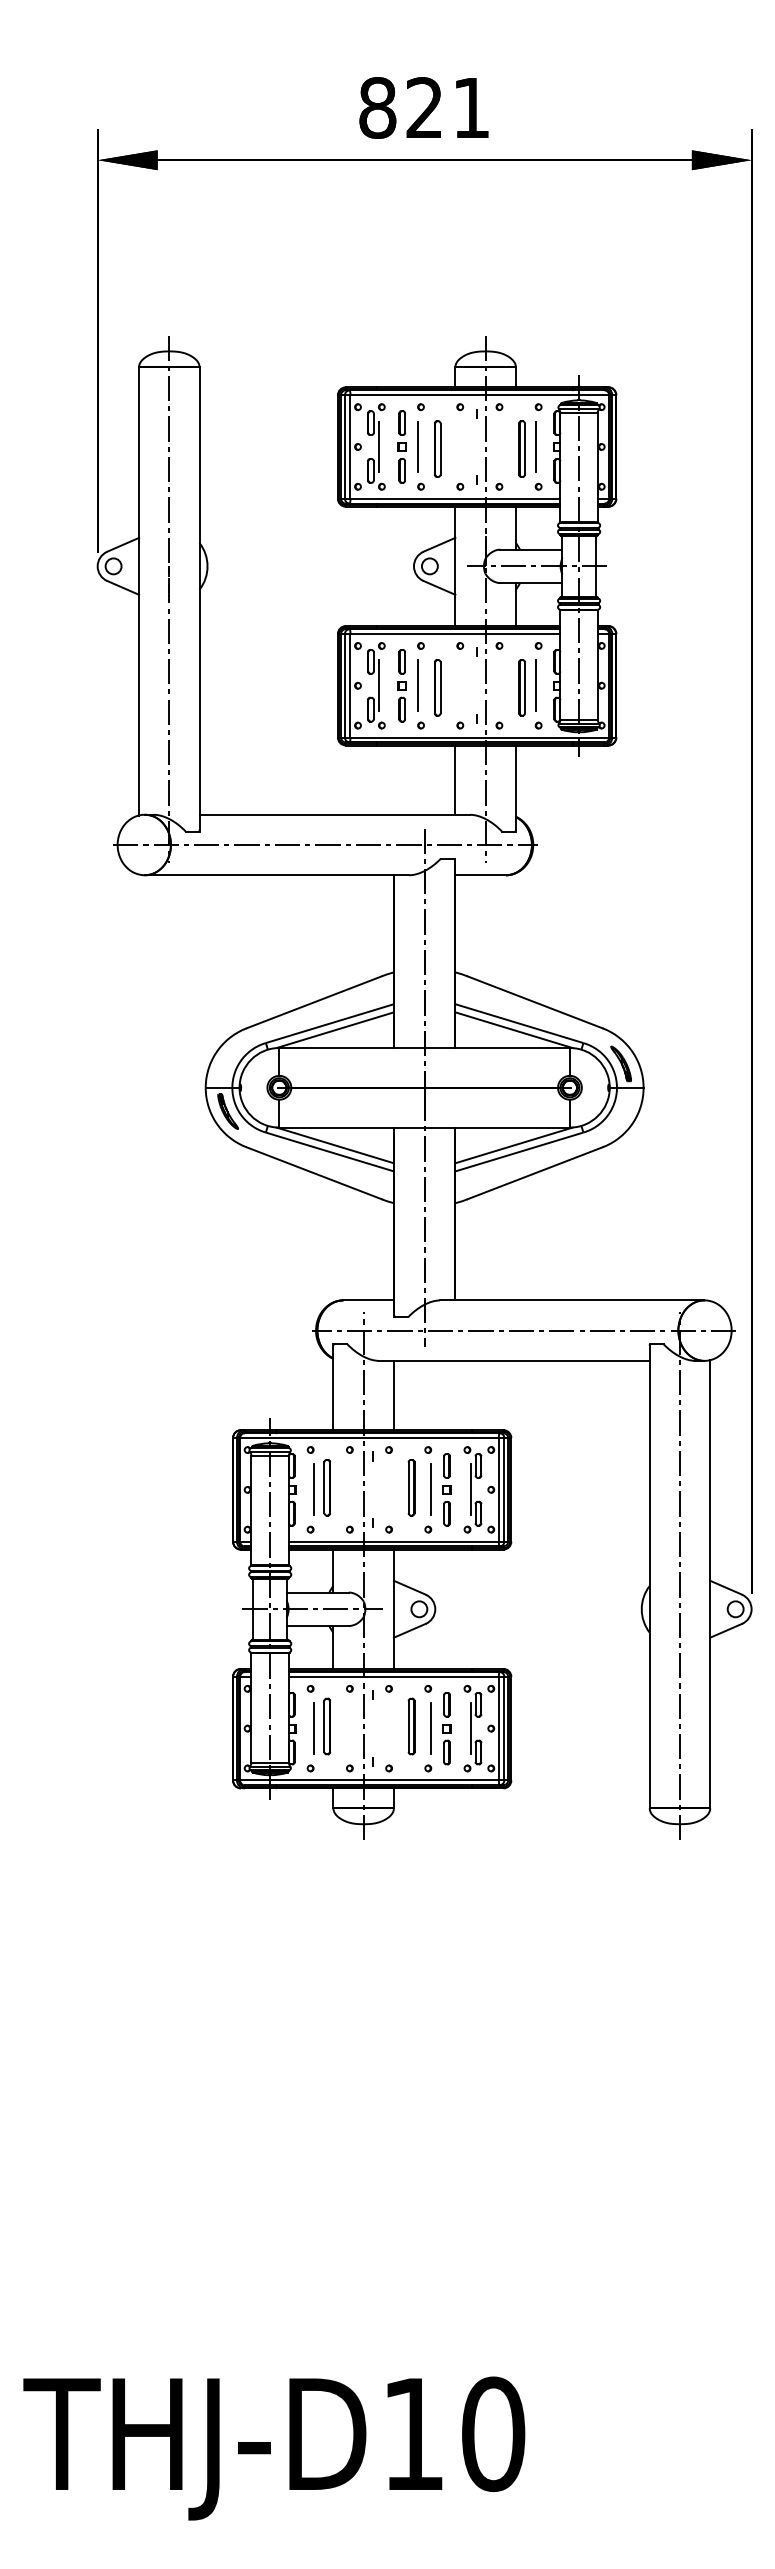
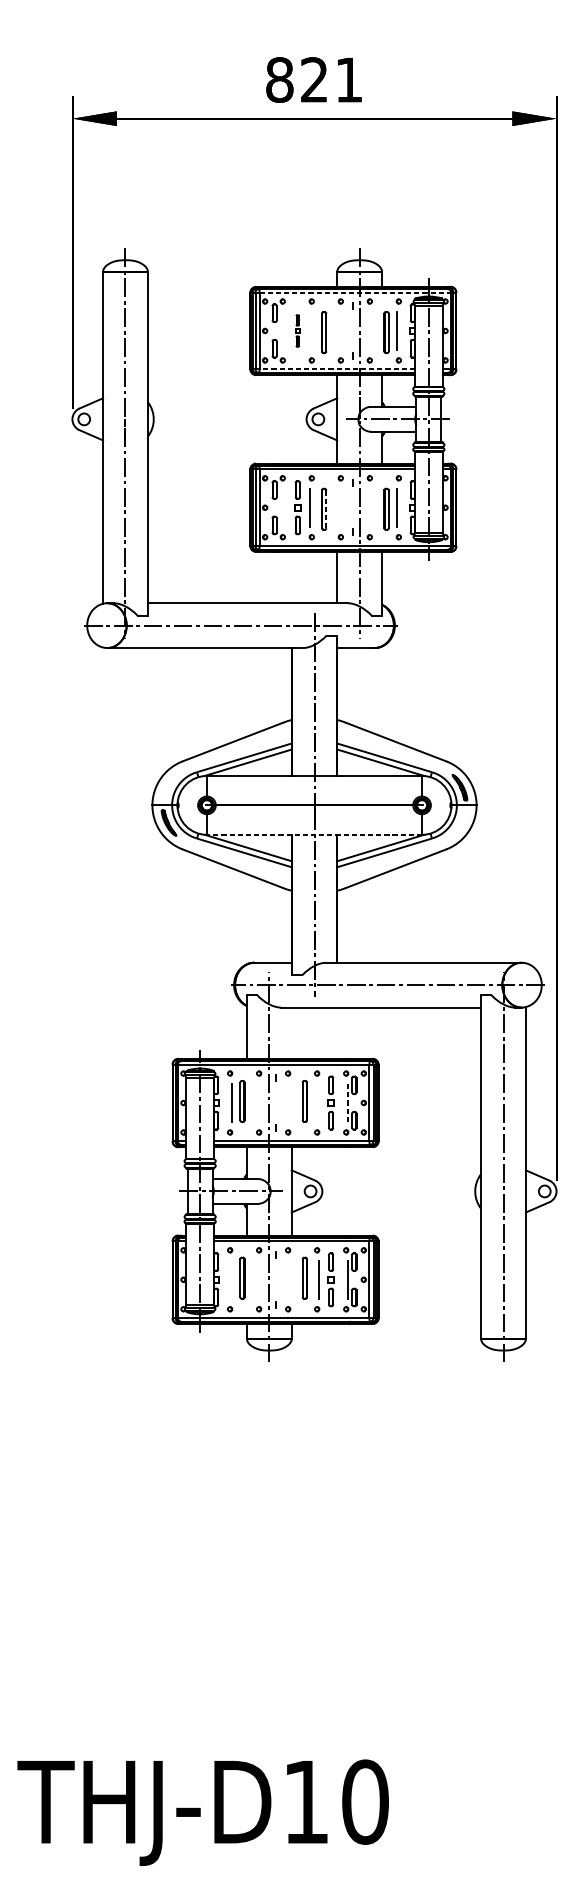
line: (480, 395) -> (355, 292), solid -> dashed
line: (378, 446) -> (280, 330), removed
part: (401, 446) -> (297, 330), size x0.6
line: (418, 446) -> (309, 330), removed
line: (455, 498) -> (337, 369), solid -> dashed
line: (378, 685) -> (280, 507), removed
line: (440, 687) -> (326, 509), solid -> dashed
line: (424, 1127) -> (314, 834), solid -> dashed
line: (393, 1395) -> (291, 1033), removed
line: (431, 1489) -> (319, 1102), removed
line: (470, 1489) -> (348, 1102), solid -> dashed
line: (313, 1728) -> (232, 1279), removed

